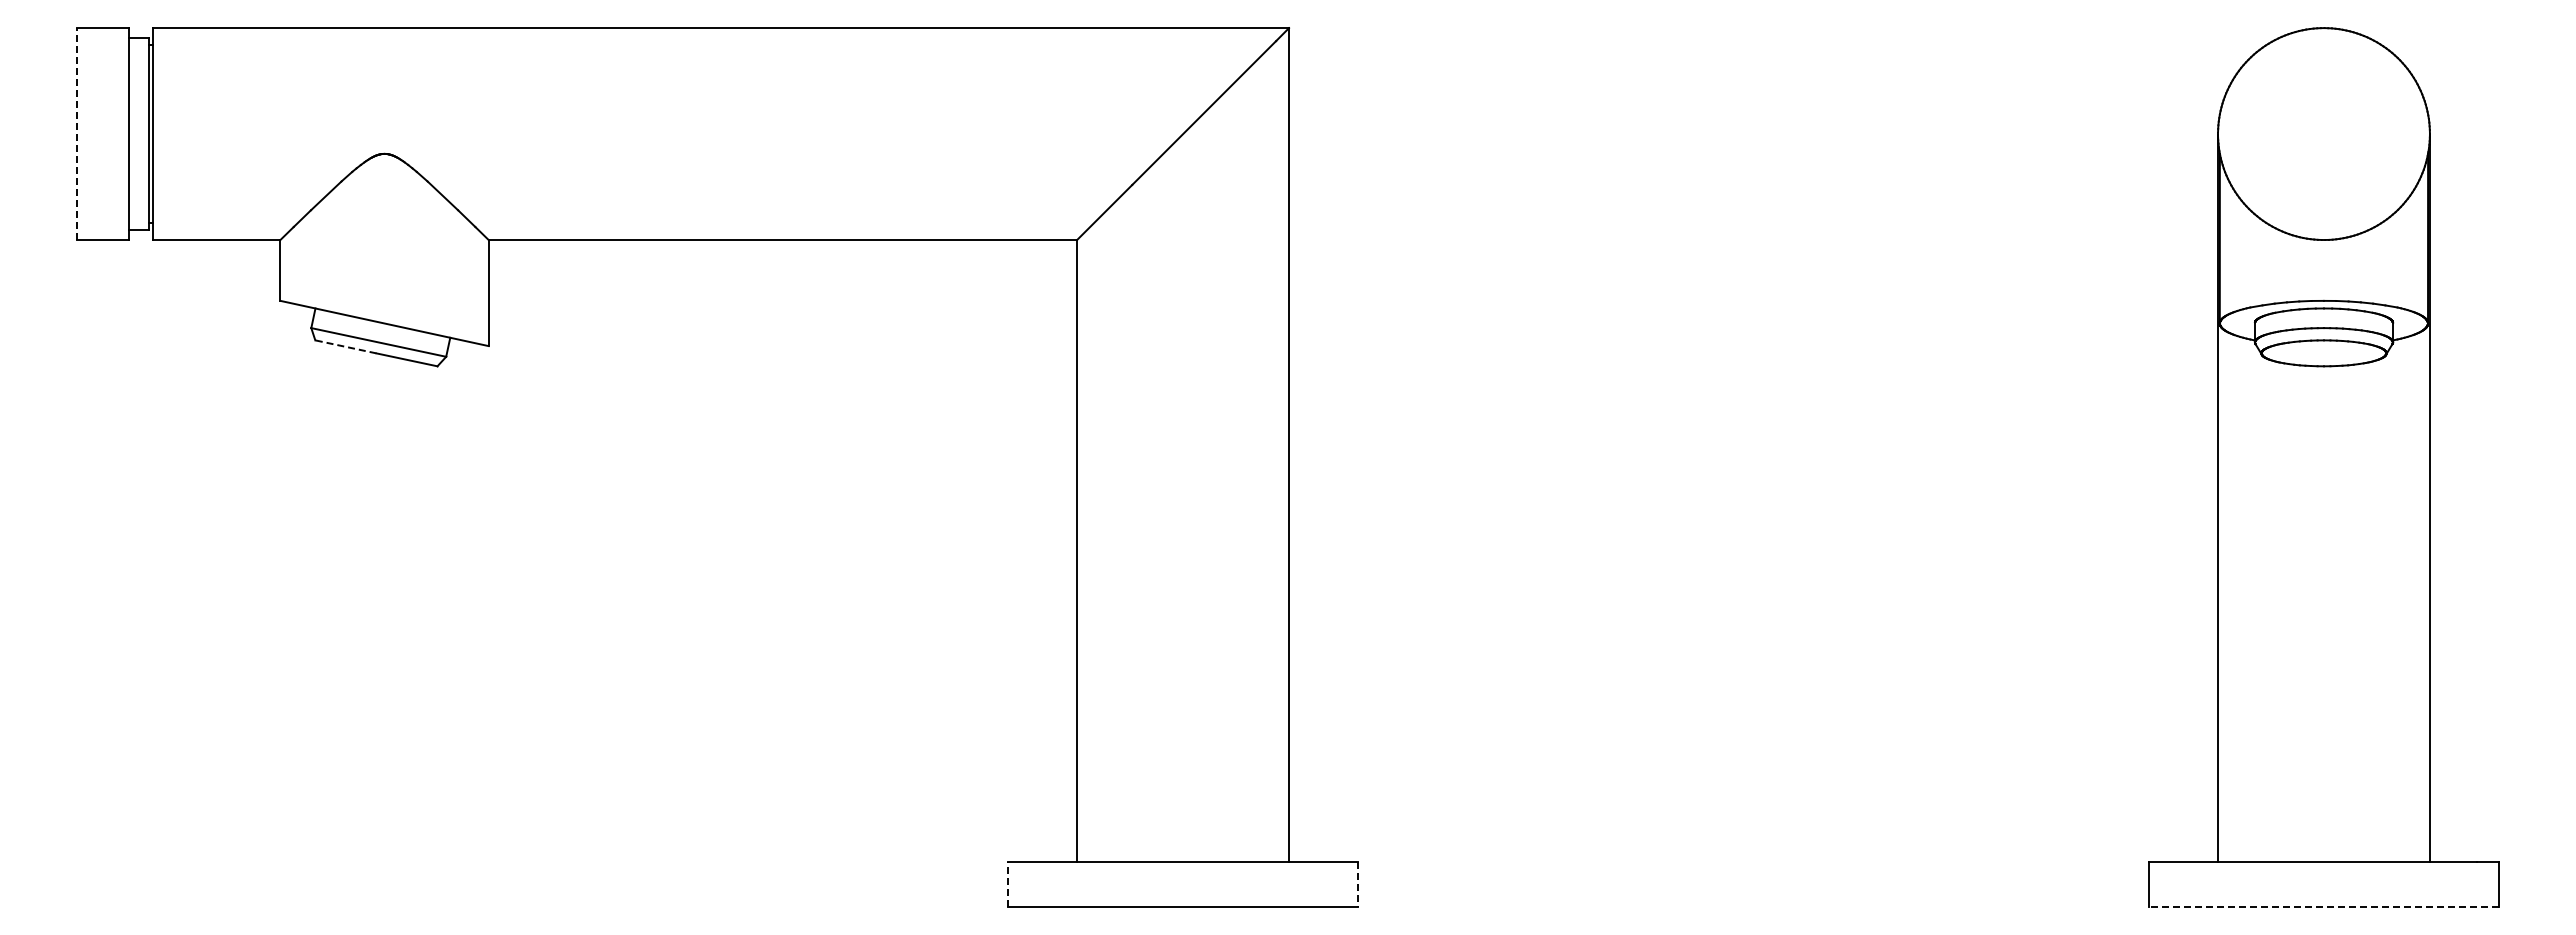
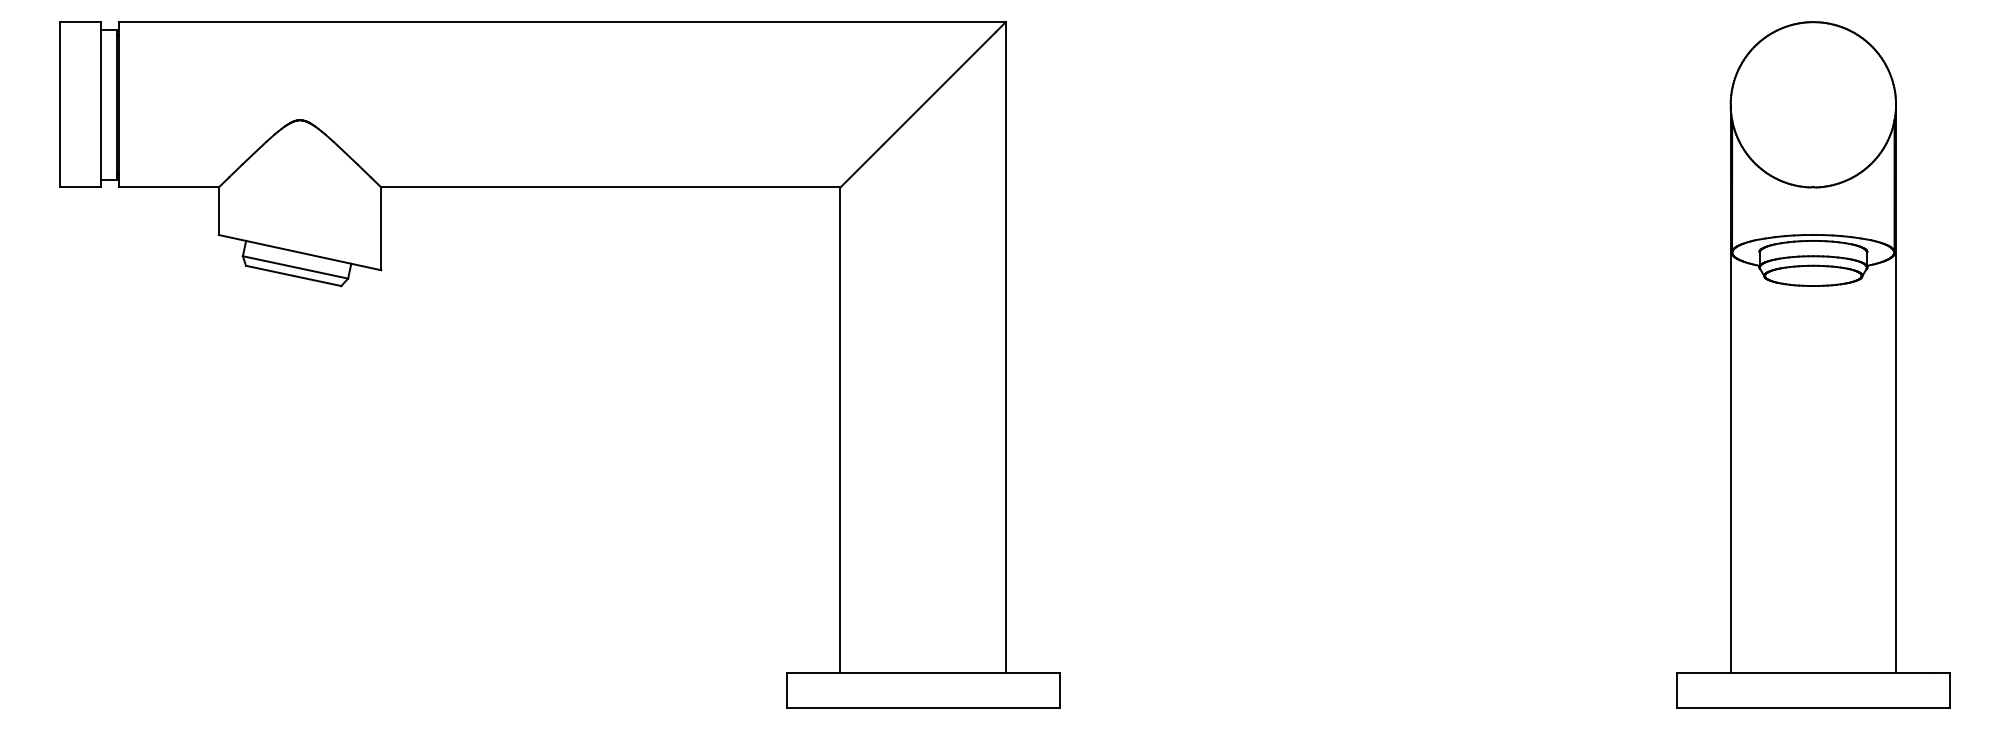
line: (77, 134) -> (60, 105), dashed -> solid
line: (345, 346) -> (269, 270), dashed -> solid
line: (1008, 884) -> (786, 690), dashed -> solid
line: (1357, 885) -> (1059, 691), dashed -> solid
line: (2323, 906) -> (1813, 707), dashed -> solid

